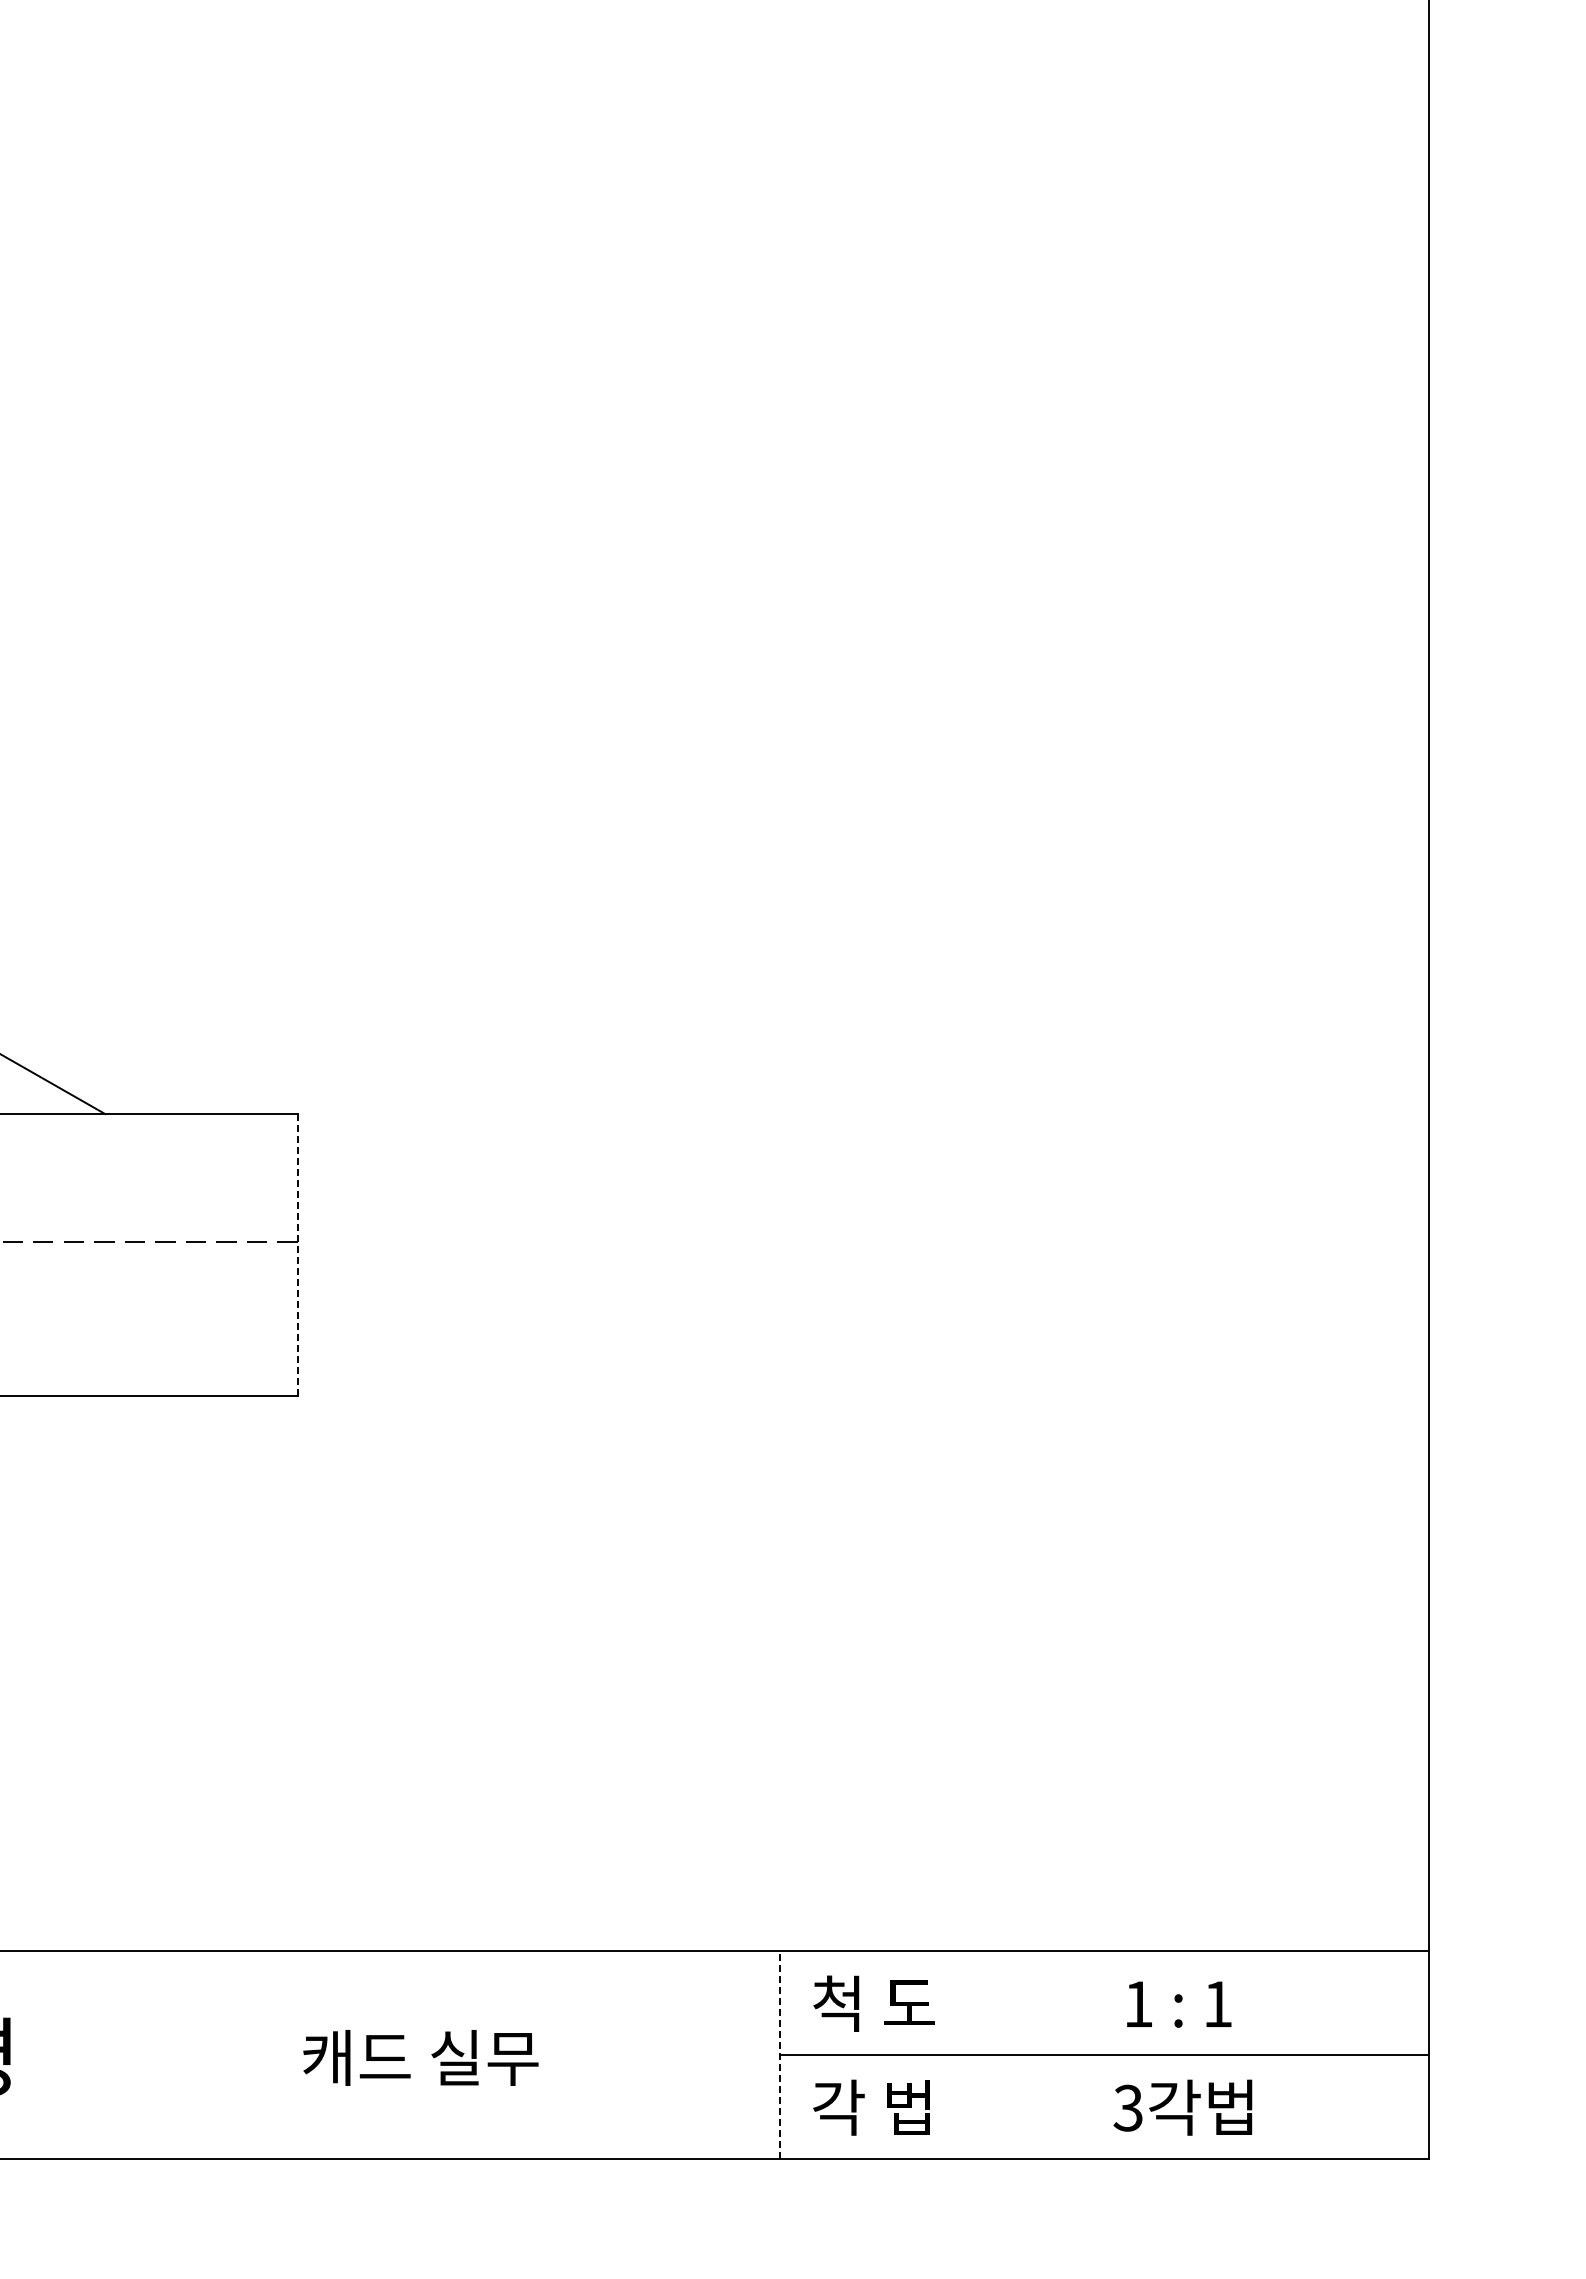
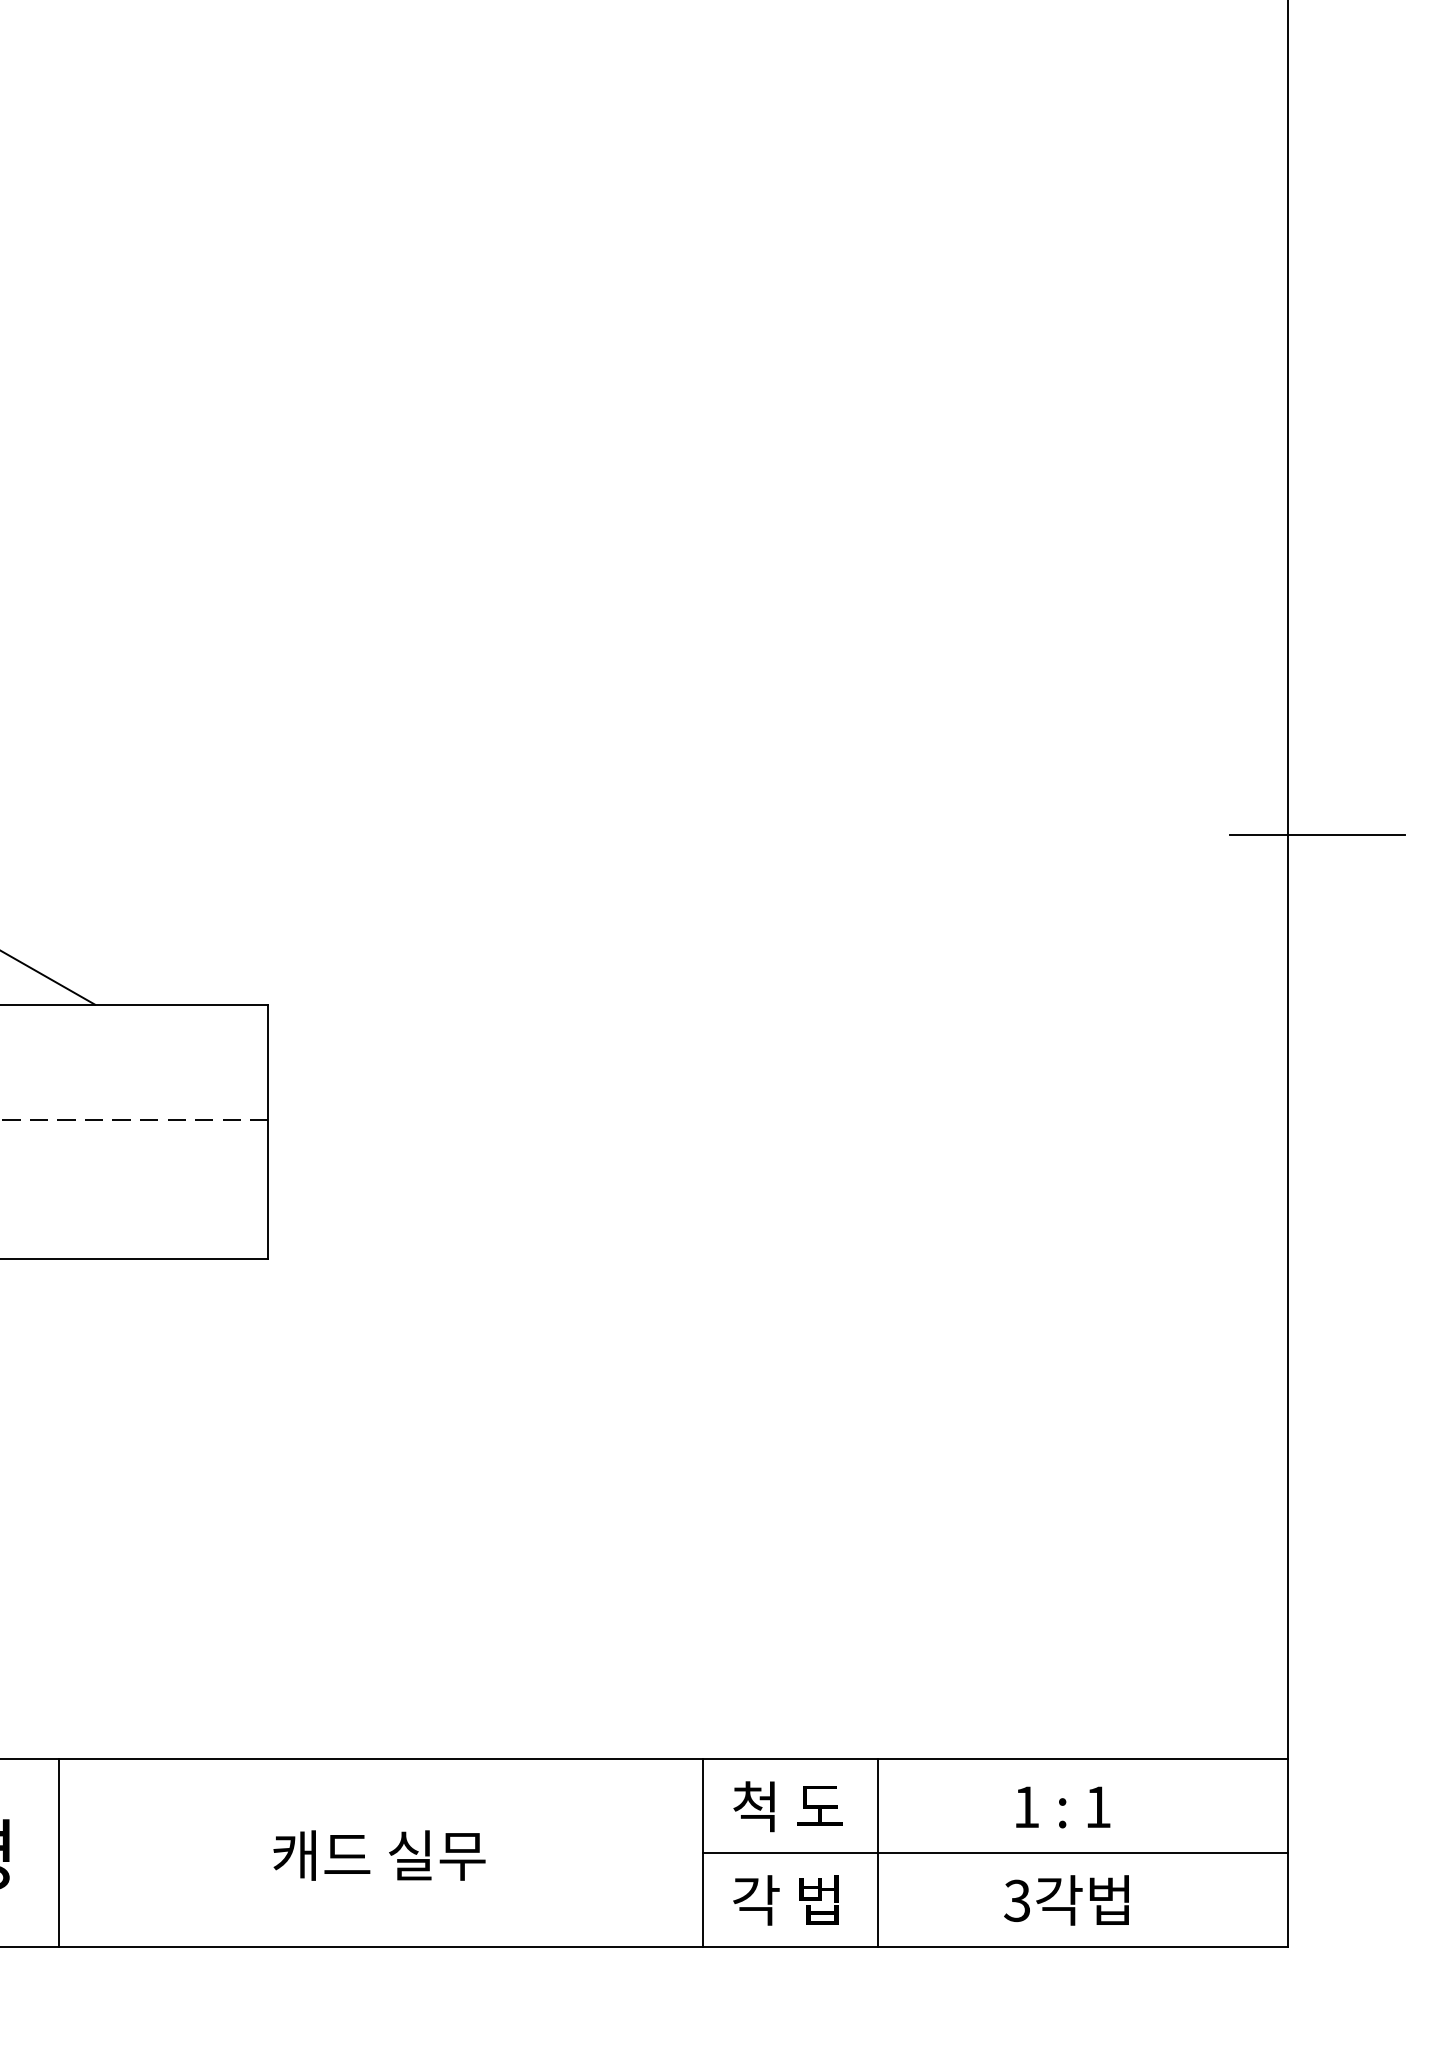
line: (1460, 925) -> (1316, 834), added
line: (297, 1254) -> (268, 1131), dashed -> solid
line: (65, 2054) -> (59, 1852), added
line: (974, 2054) -> (878, 1852), added
line: (779, 2055) -> (702, 1853), dashed -> solid

